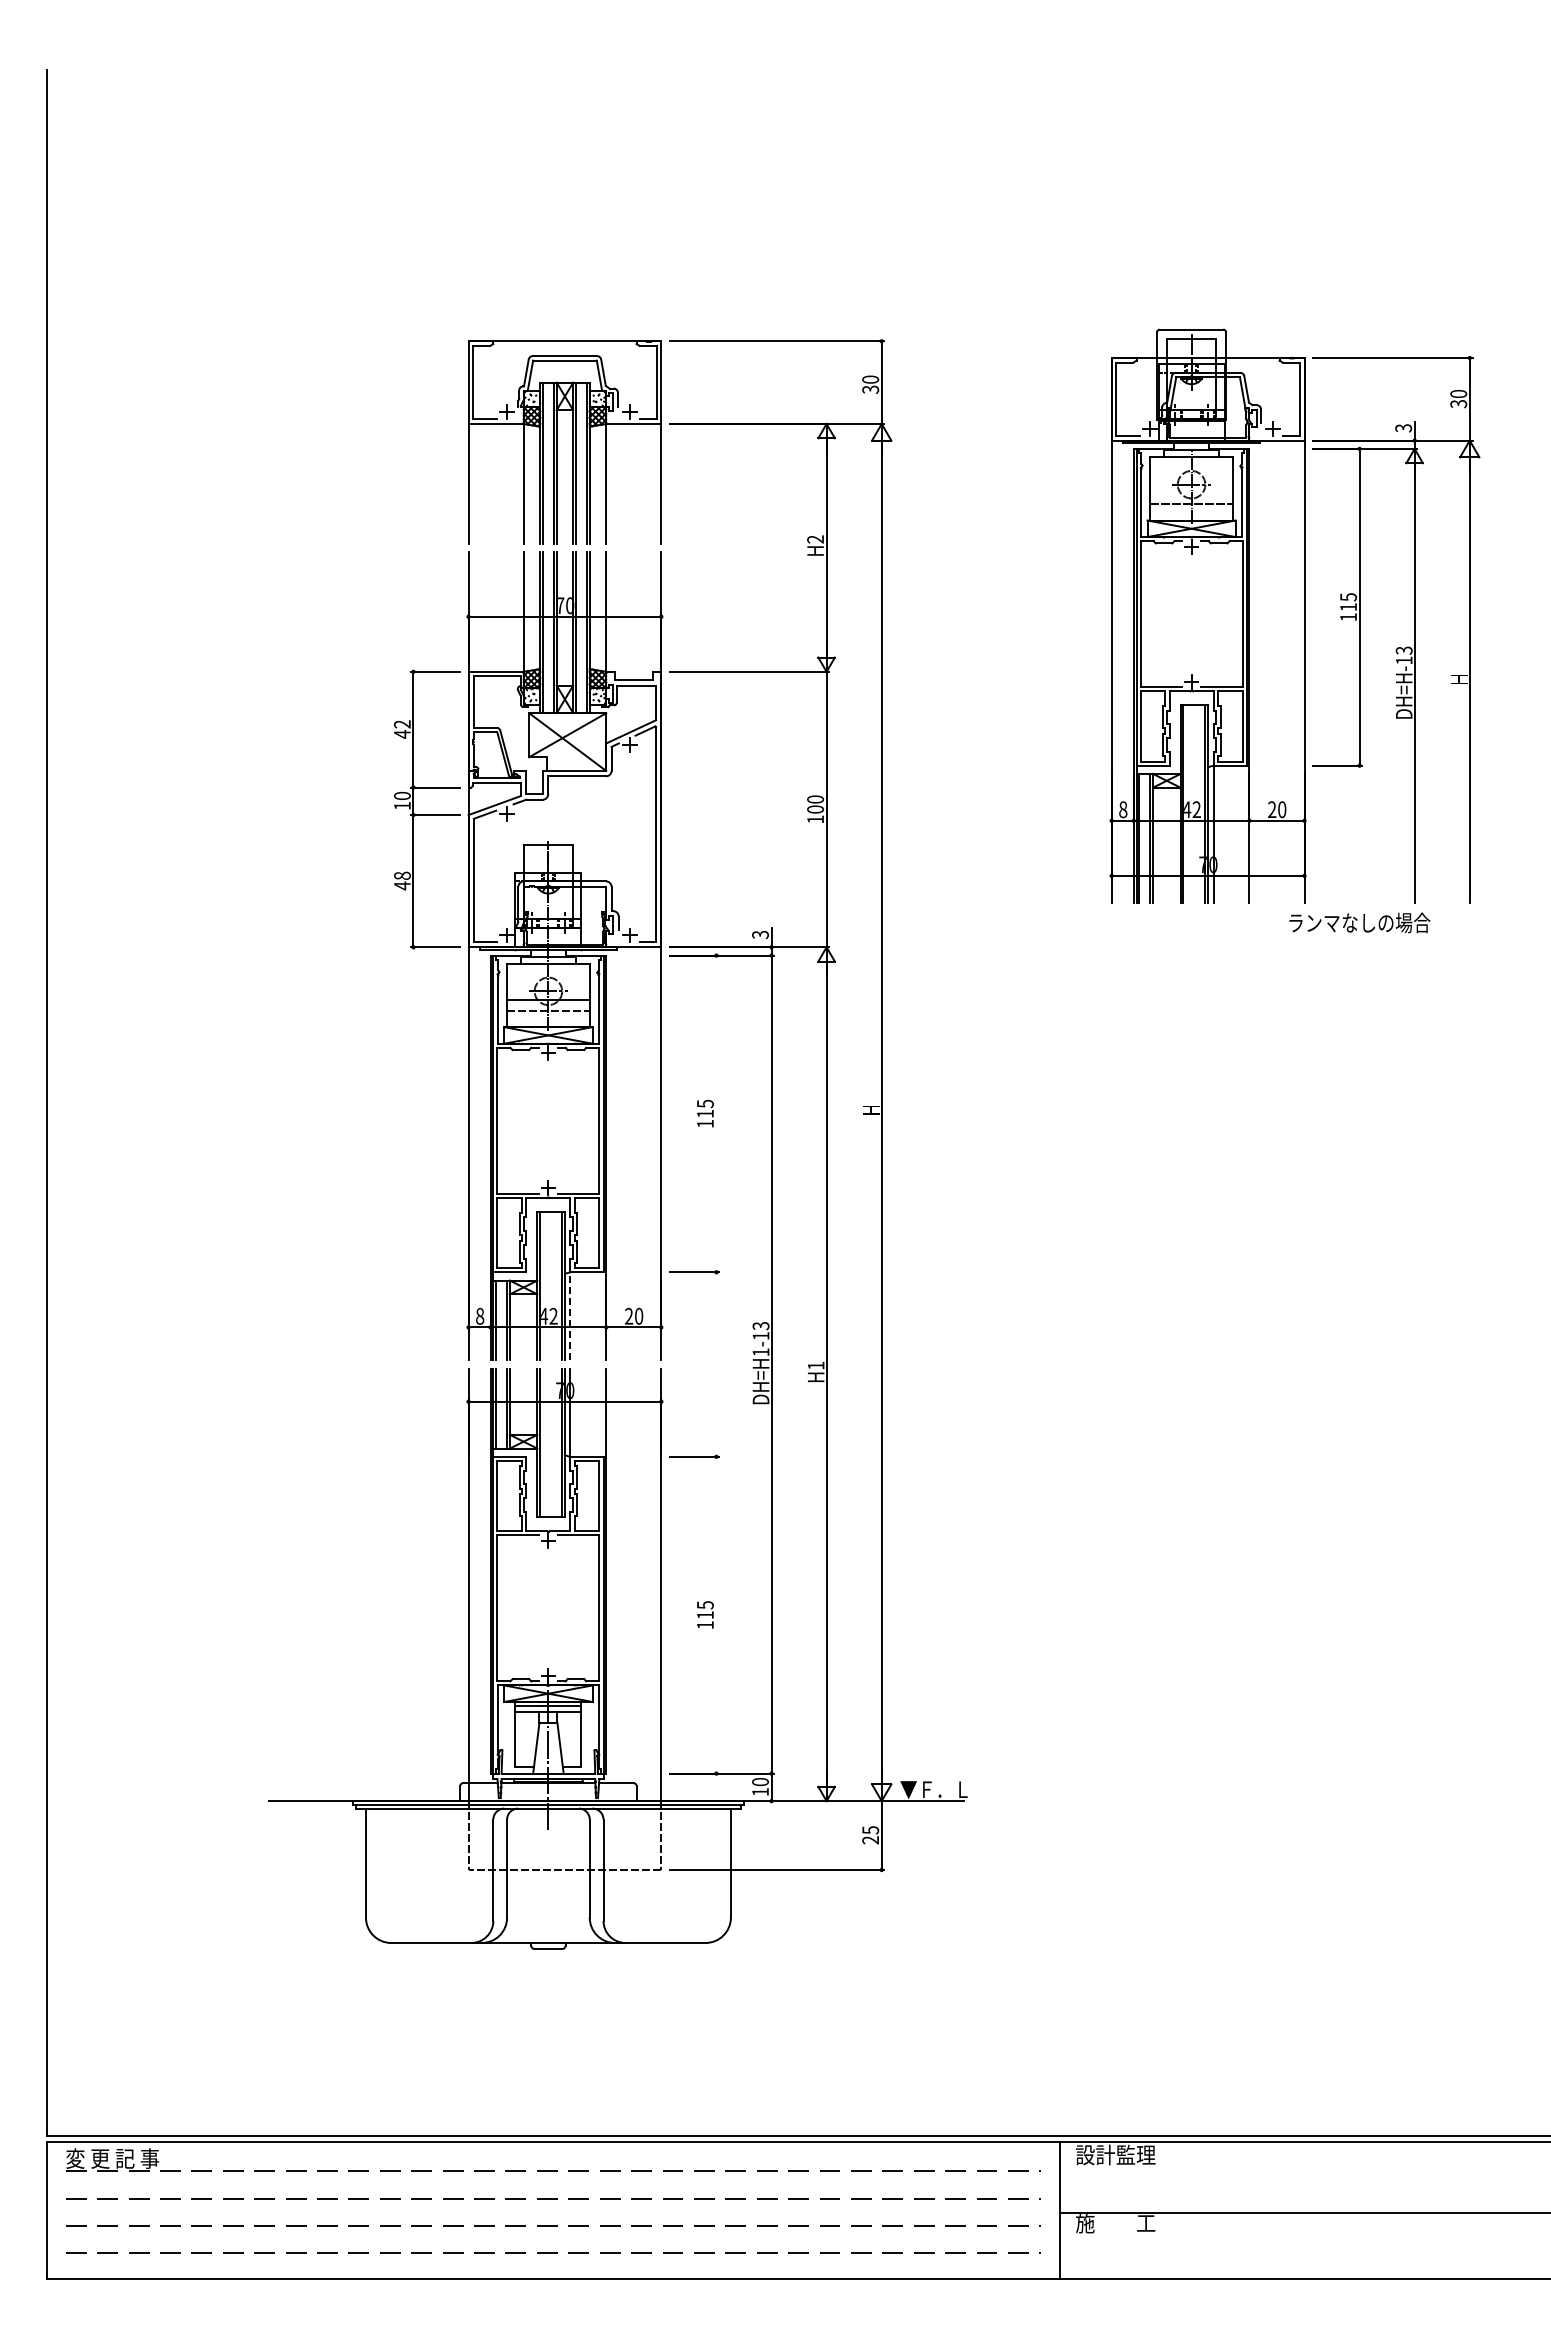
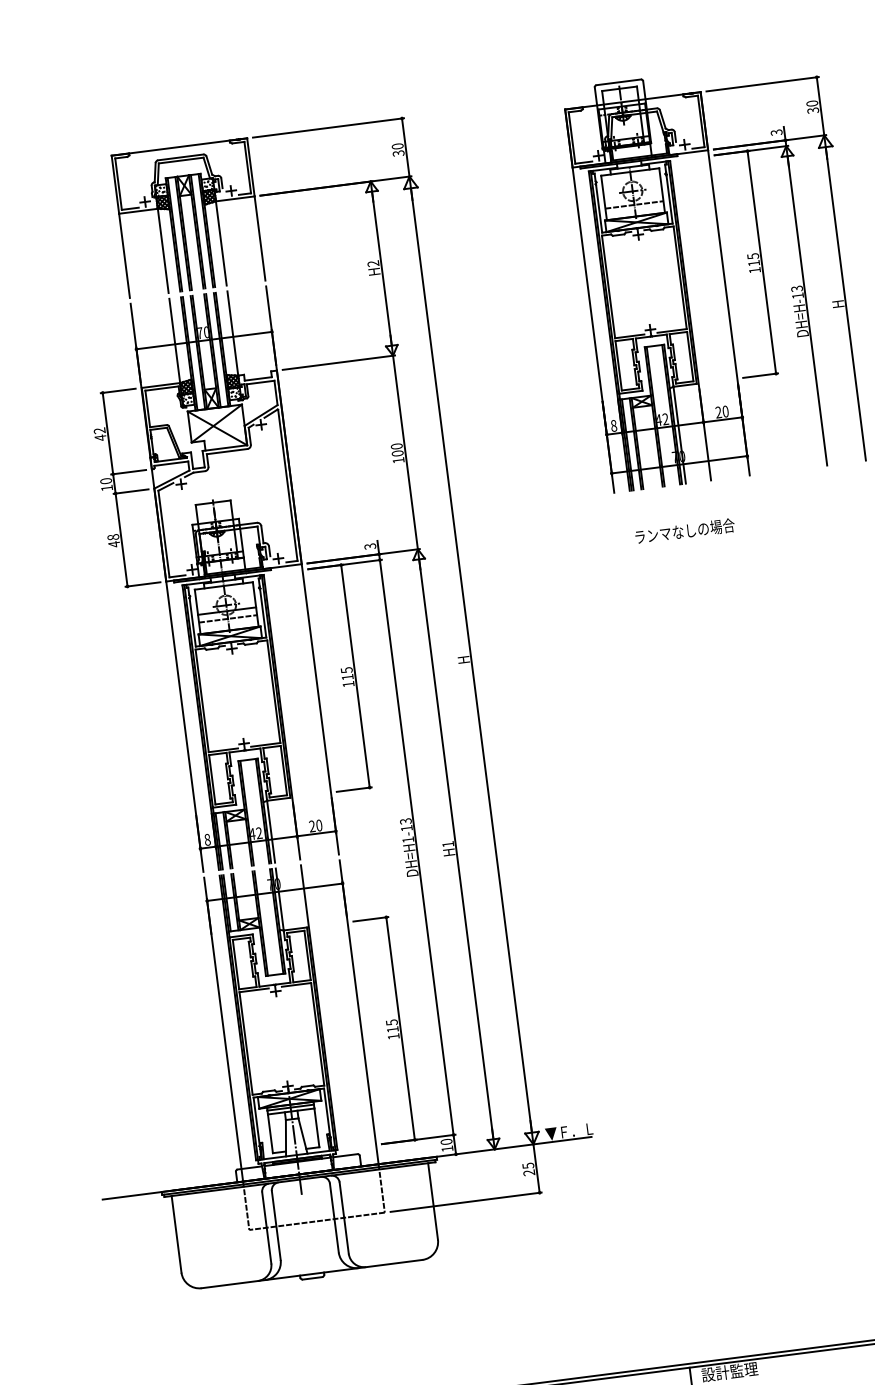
text: (1359, 922) -> (684, 530), moved
line: (716, 1113) -> (355, 676), added
line: (570, 1315) -> (271, 831), dashed -> solid
line: (716, 1614) -> (400, 1028), added

